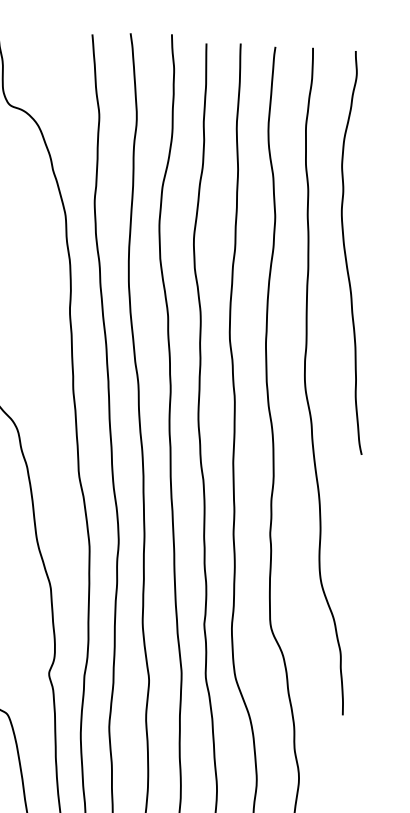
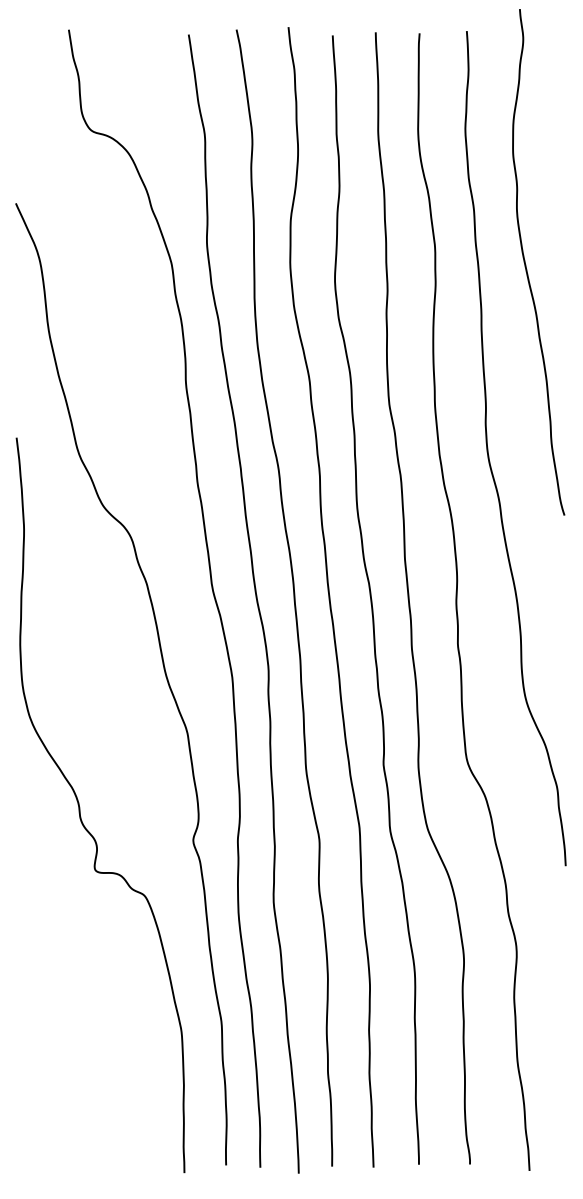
curve: (346, 253) -> (526, 264), moved

